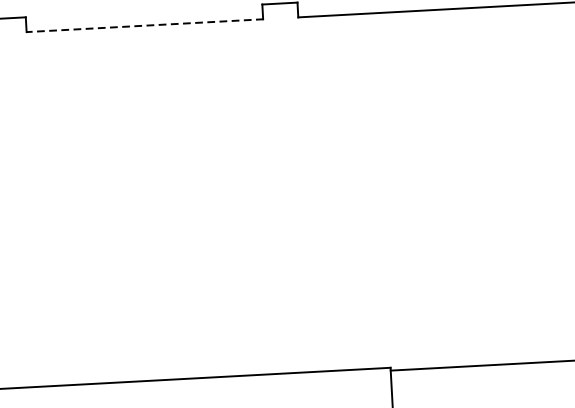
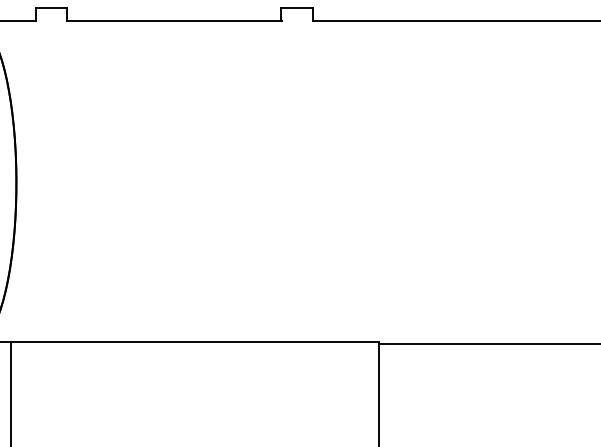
line: (145, 25) -> (174, 21), dashed -> solid

